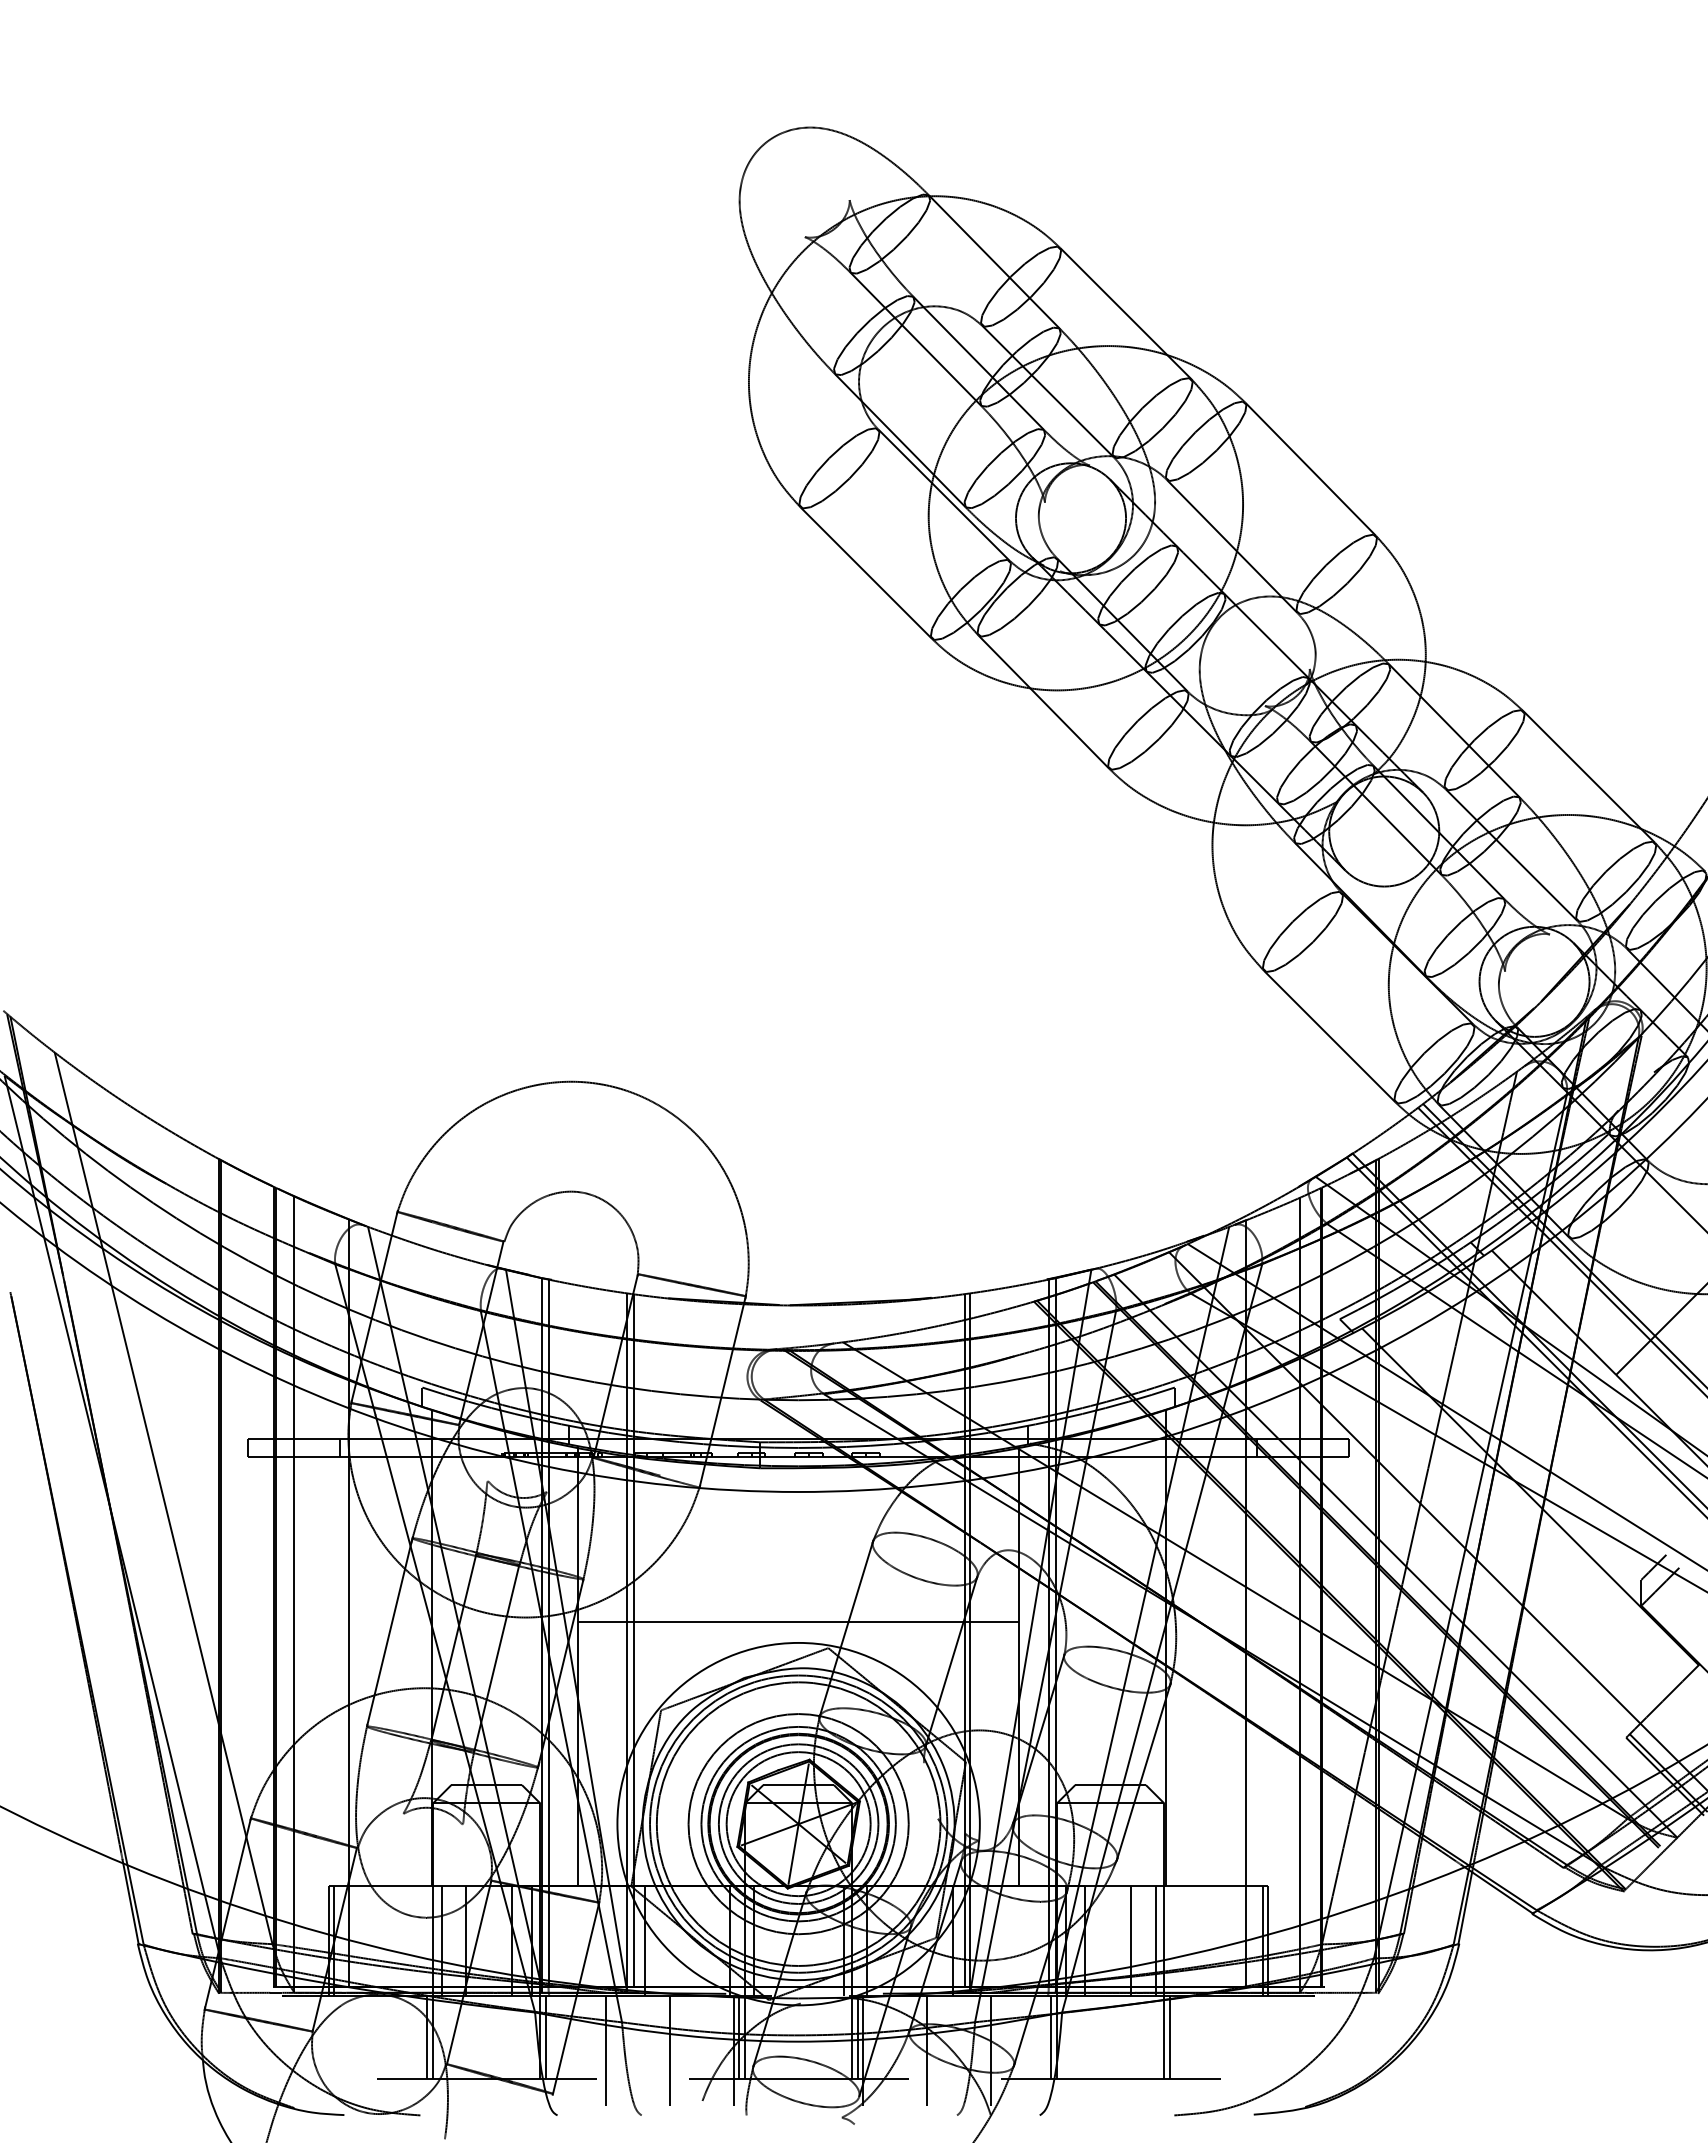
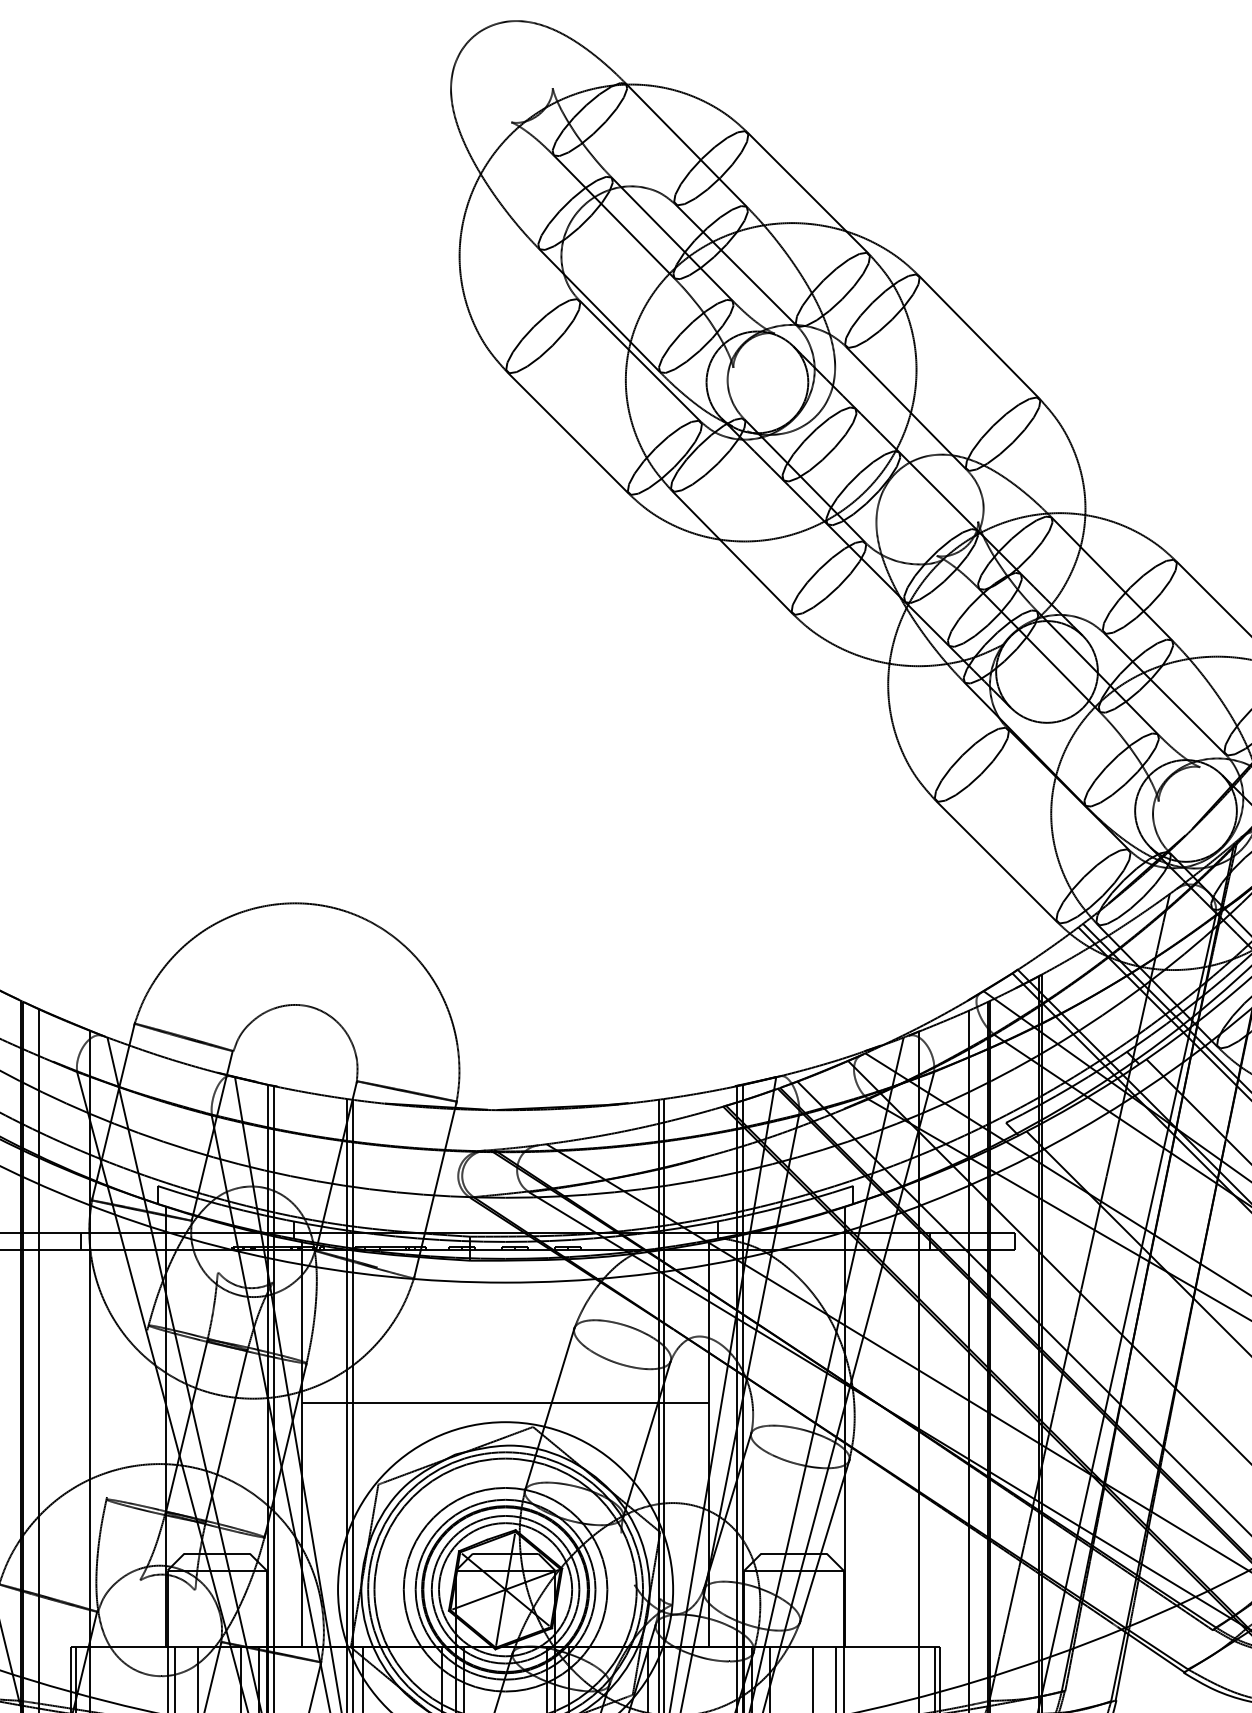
line: (389, 1631) -> (127, 1411), removed

